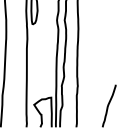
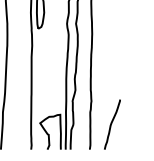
curve: (109, 105) -> (112, 123), moved

